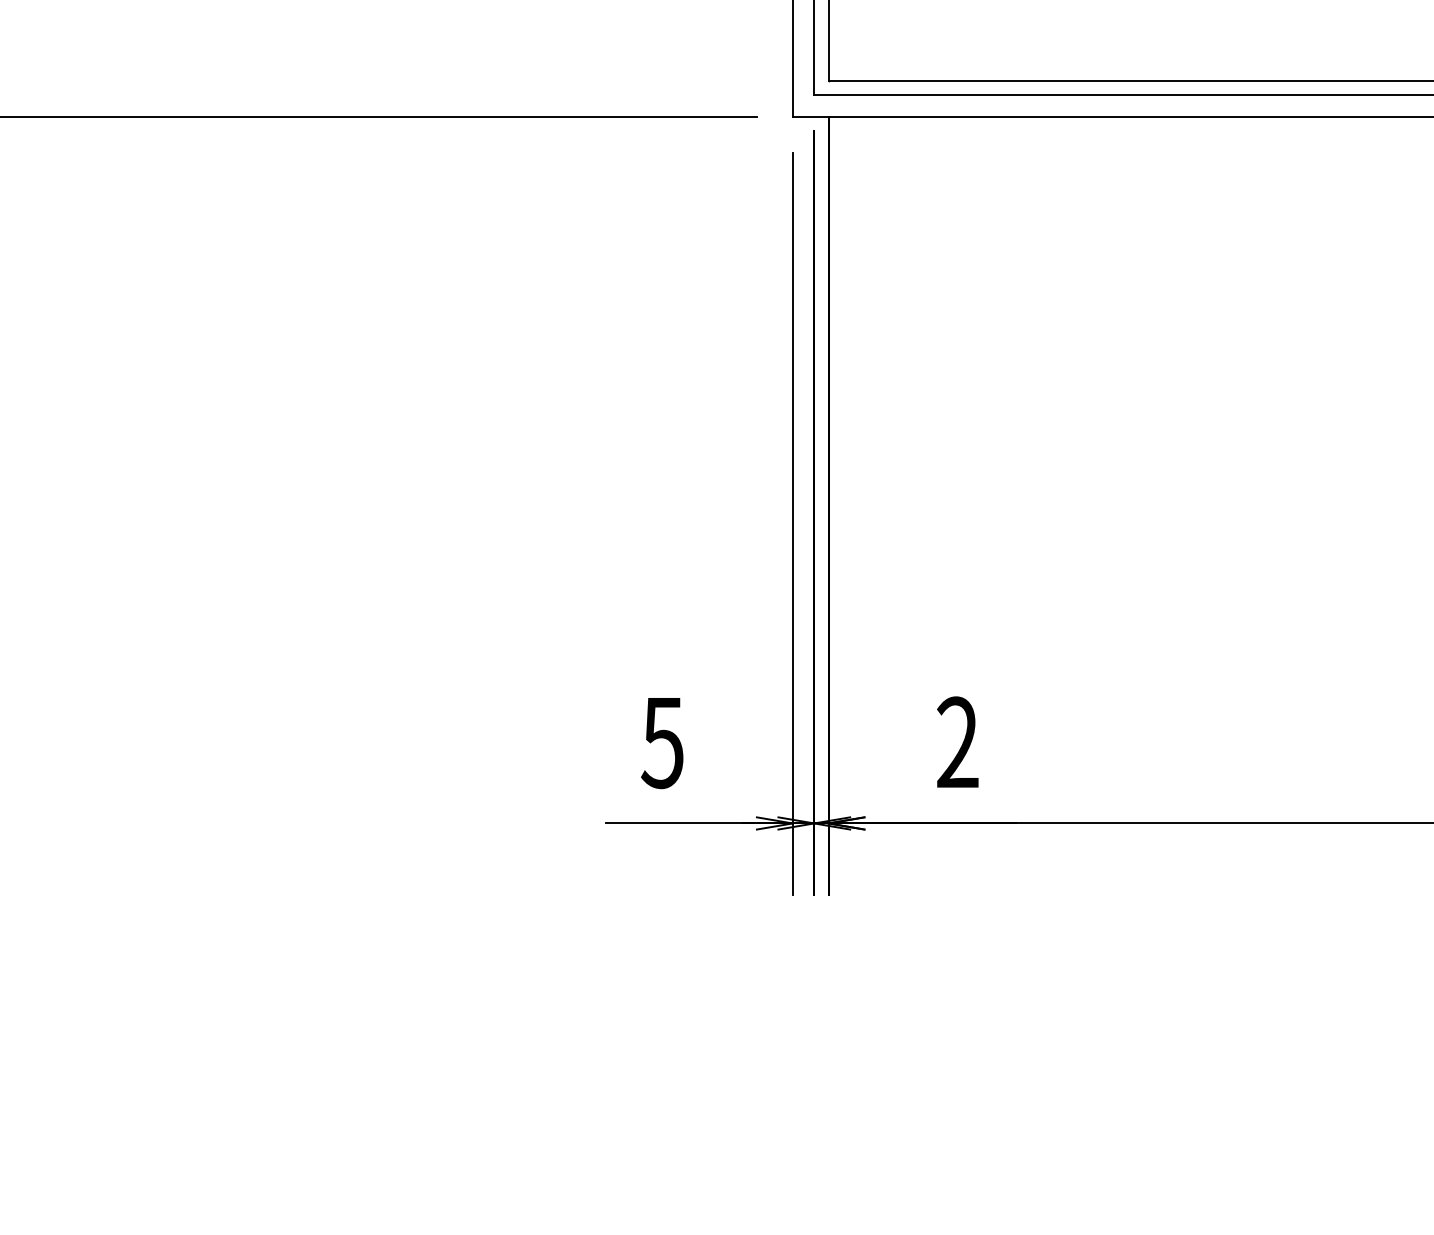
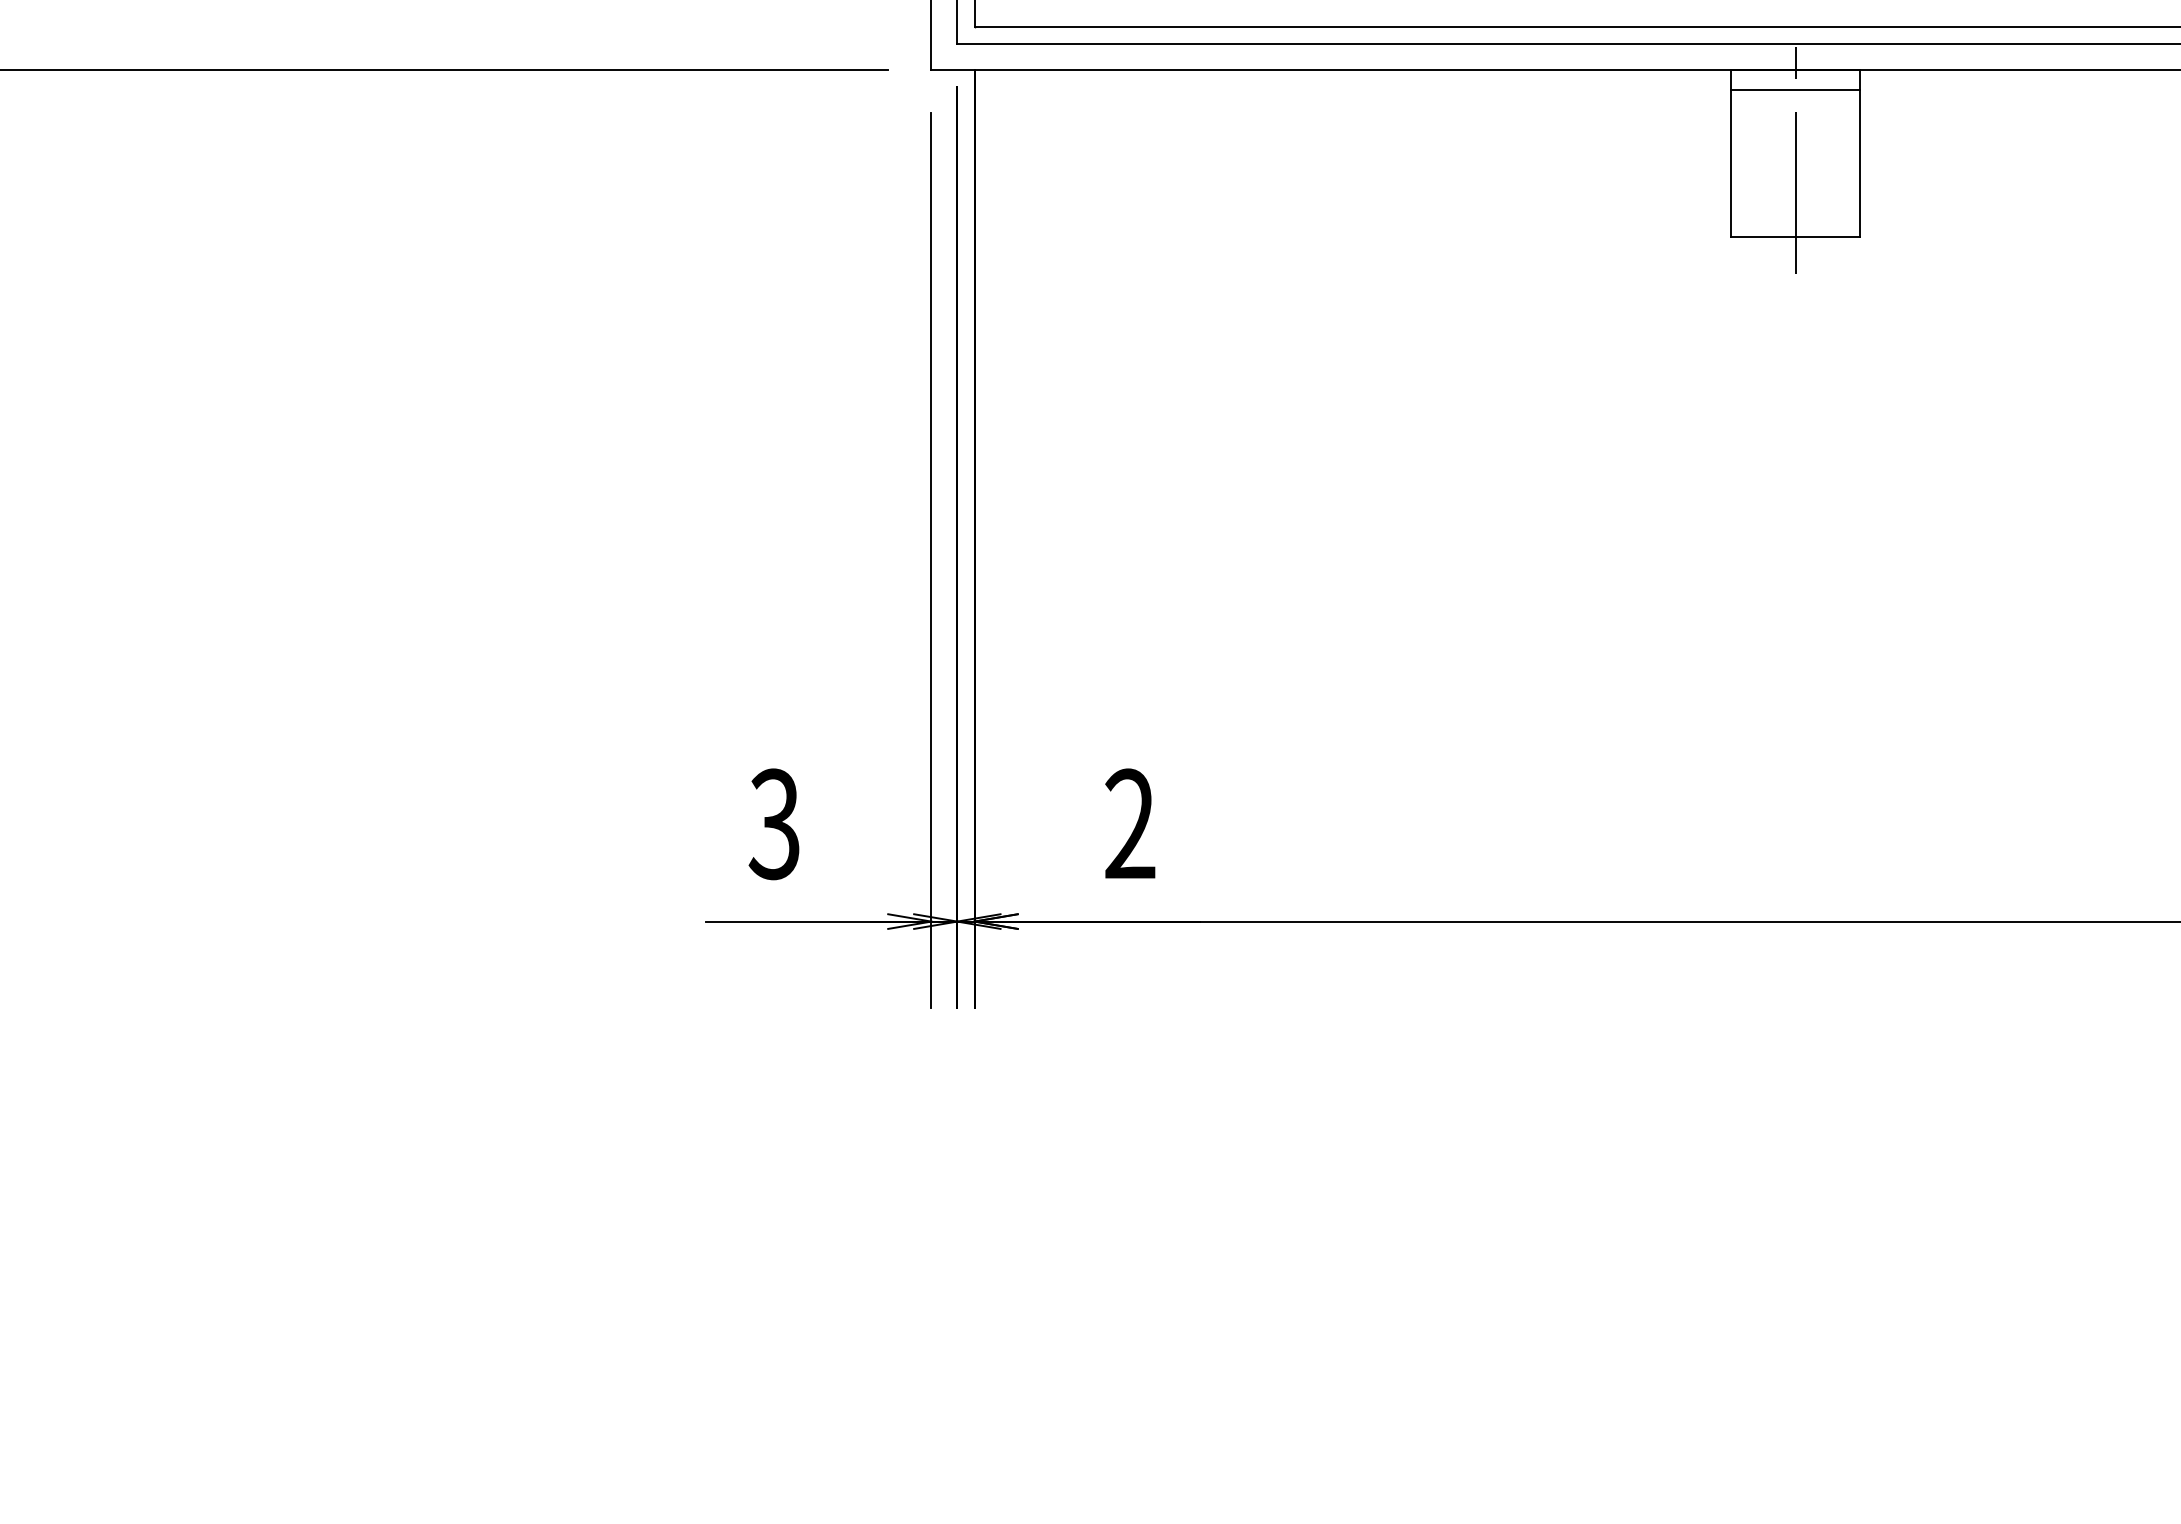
text: (661, 742) -> (773, 823), 5 -> 3

